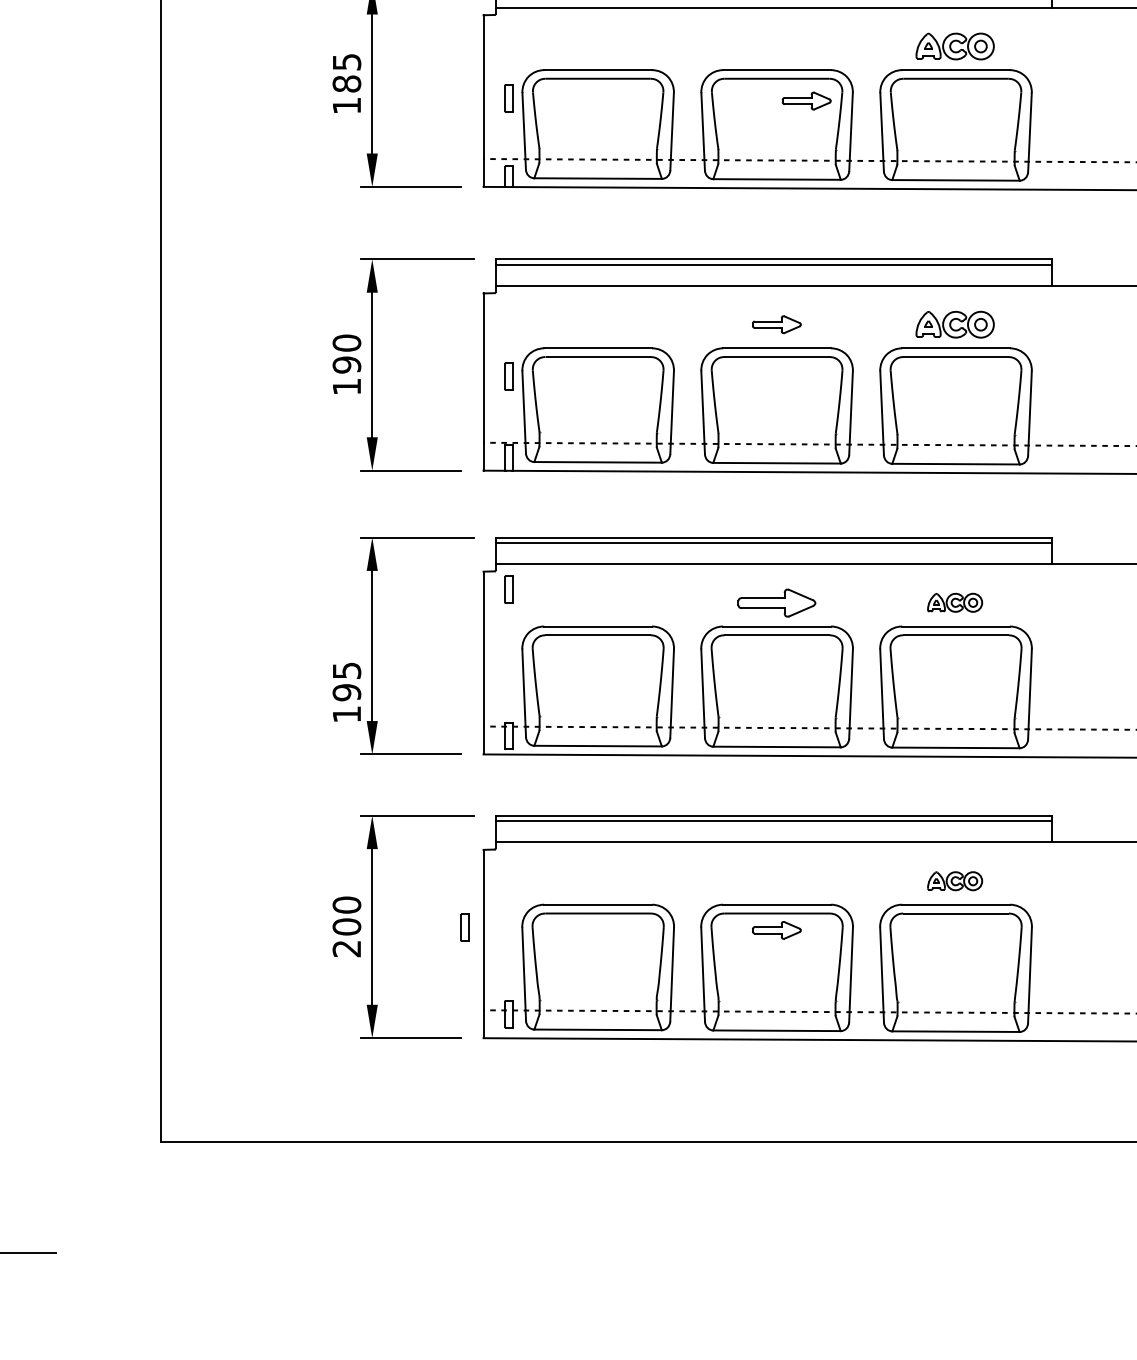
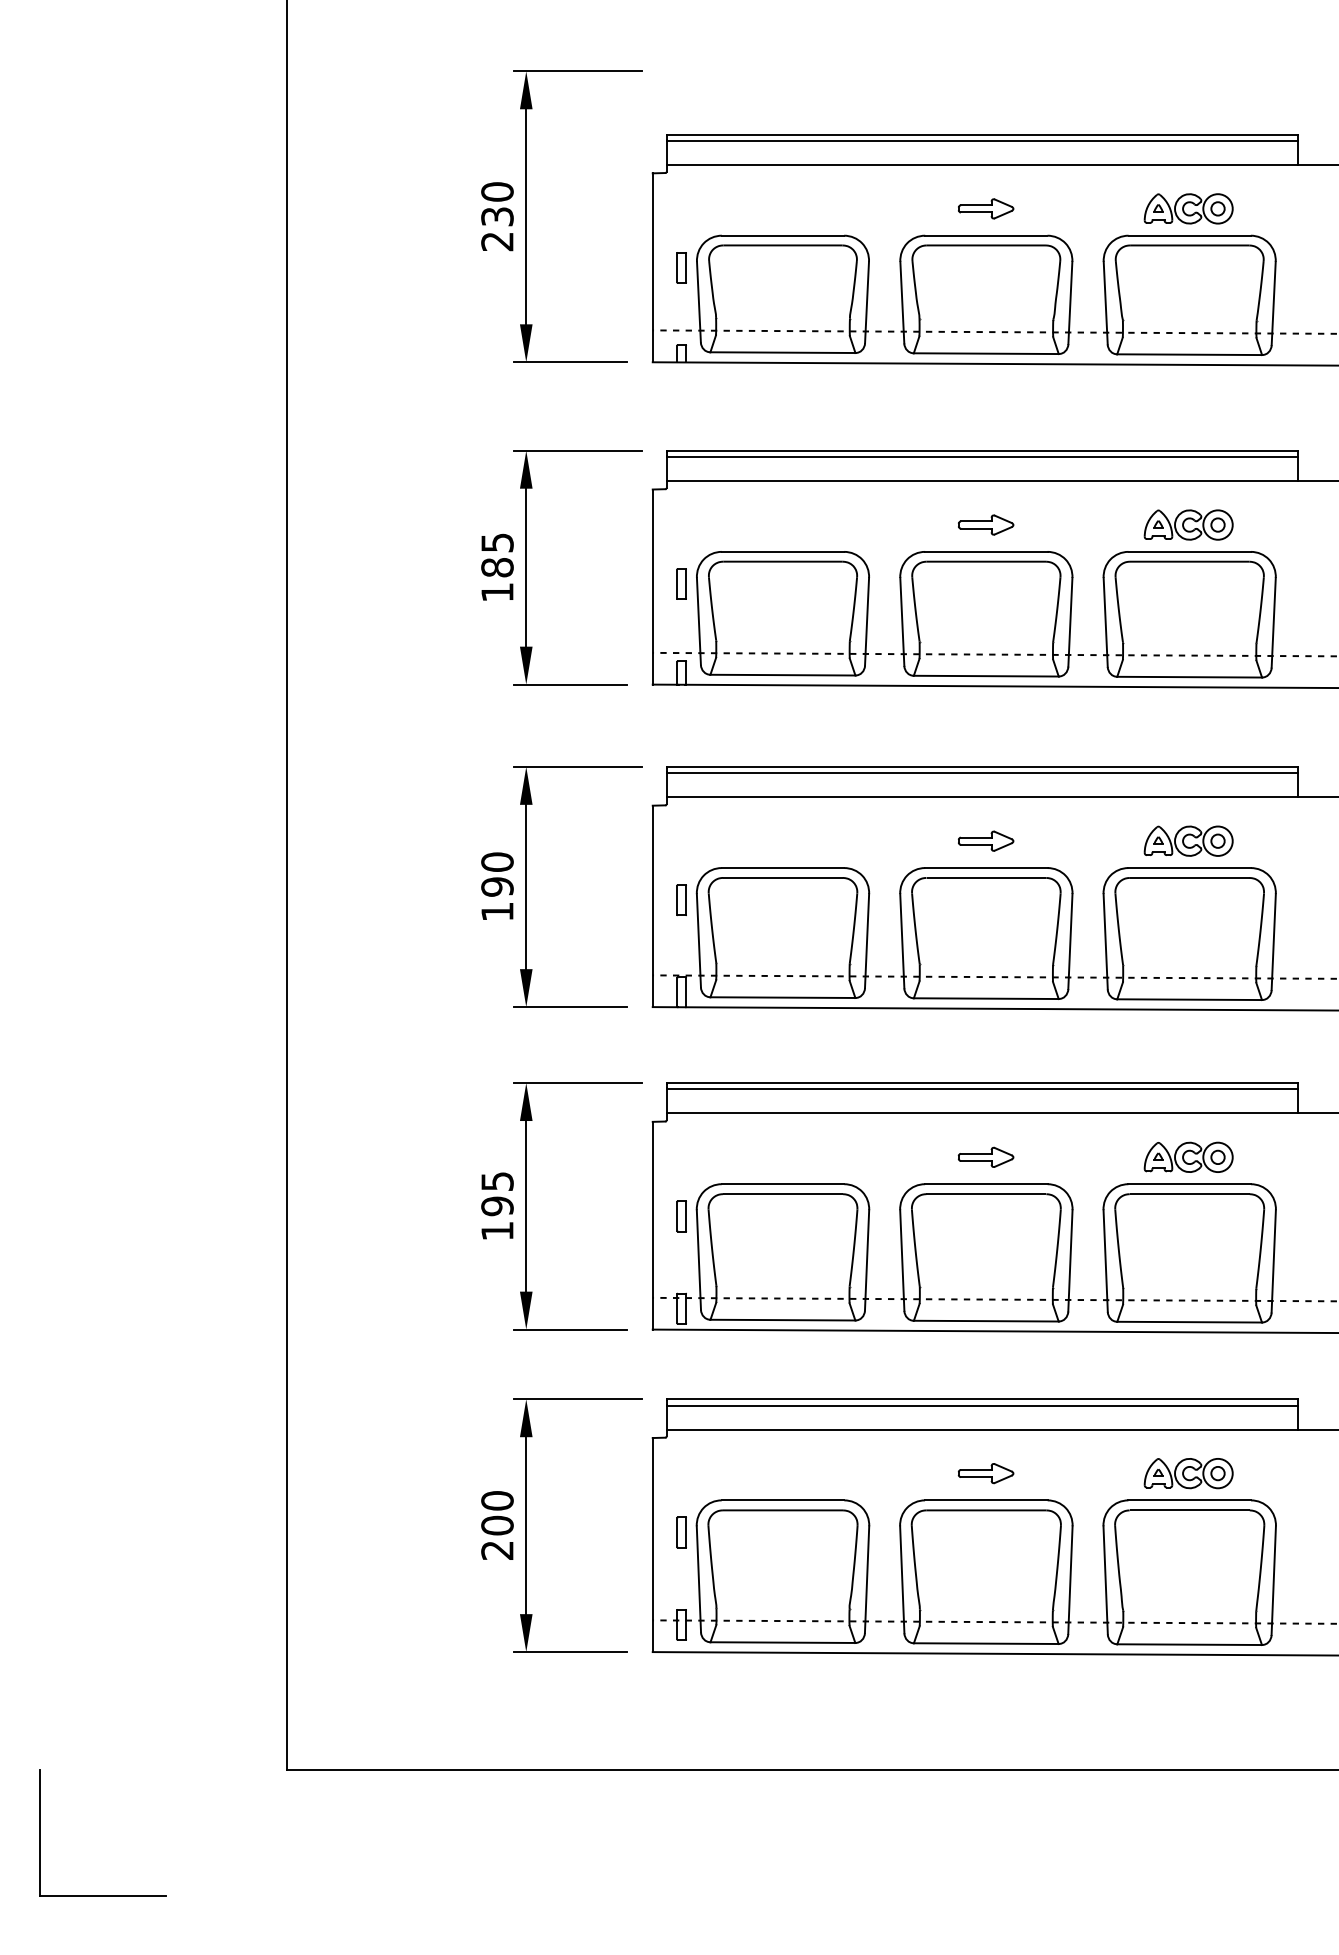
part: (807, 100) -> (986, 524), moved
part: (508, 589) -> (681, 1216), moved
part: (776, 602) -> (985, 1156), size x0.62
part: (954, 602) -> (1188, 1156), size x1.43
text: (346, 691) -> (497, 1205), moved
part: (954, 881) -> (1188, 1473), size x1.43
part: (464, 927) -> (681, 1532), moved
part: (776, 930) -> (985, 1473), moved

